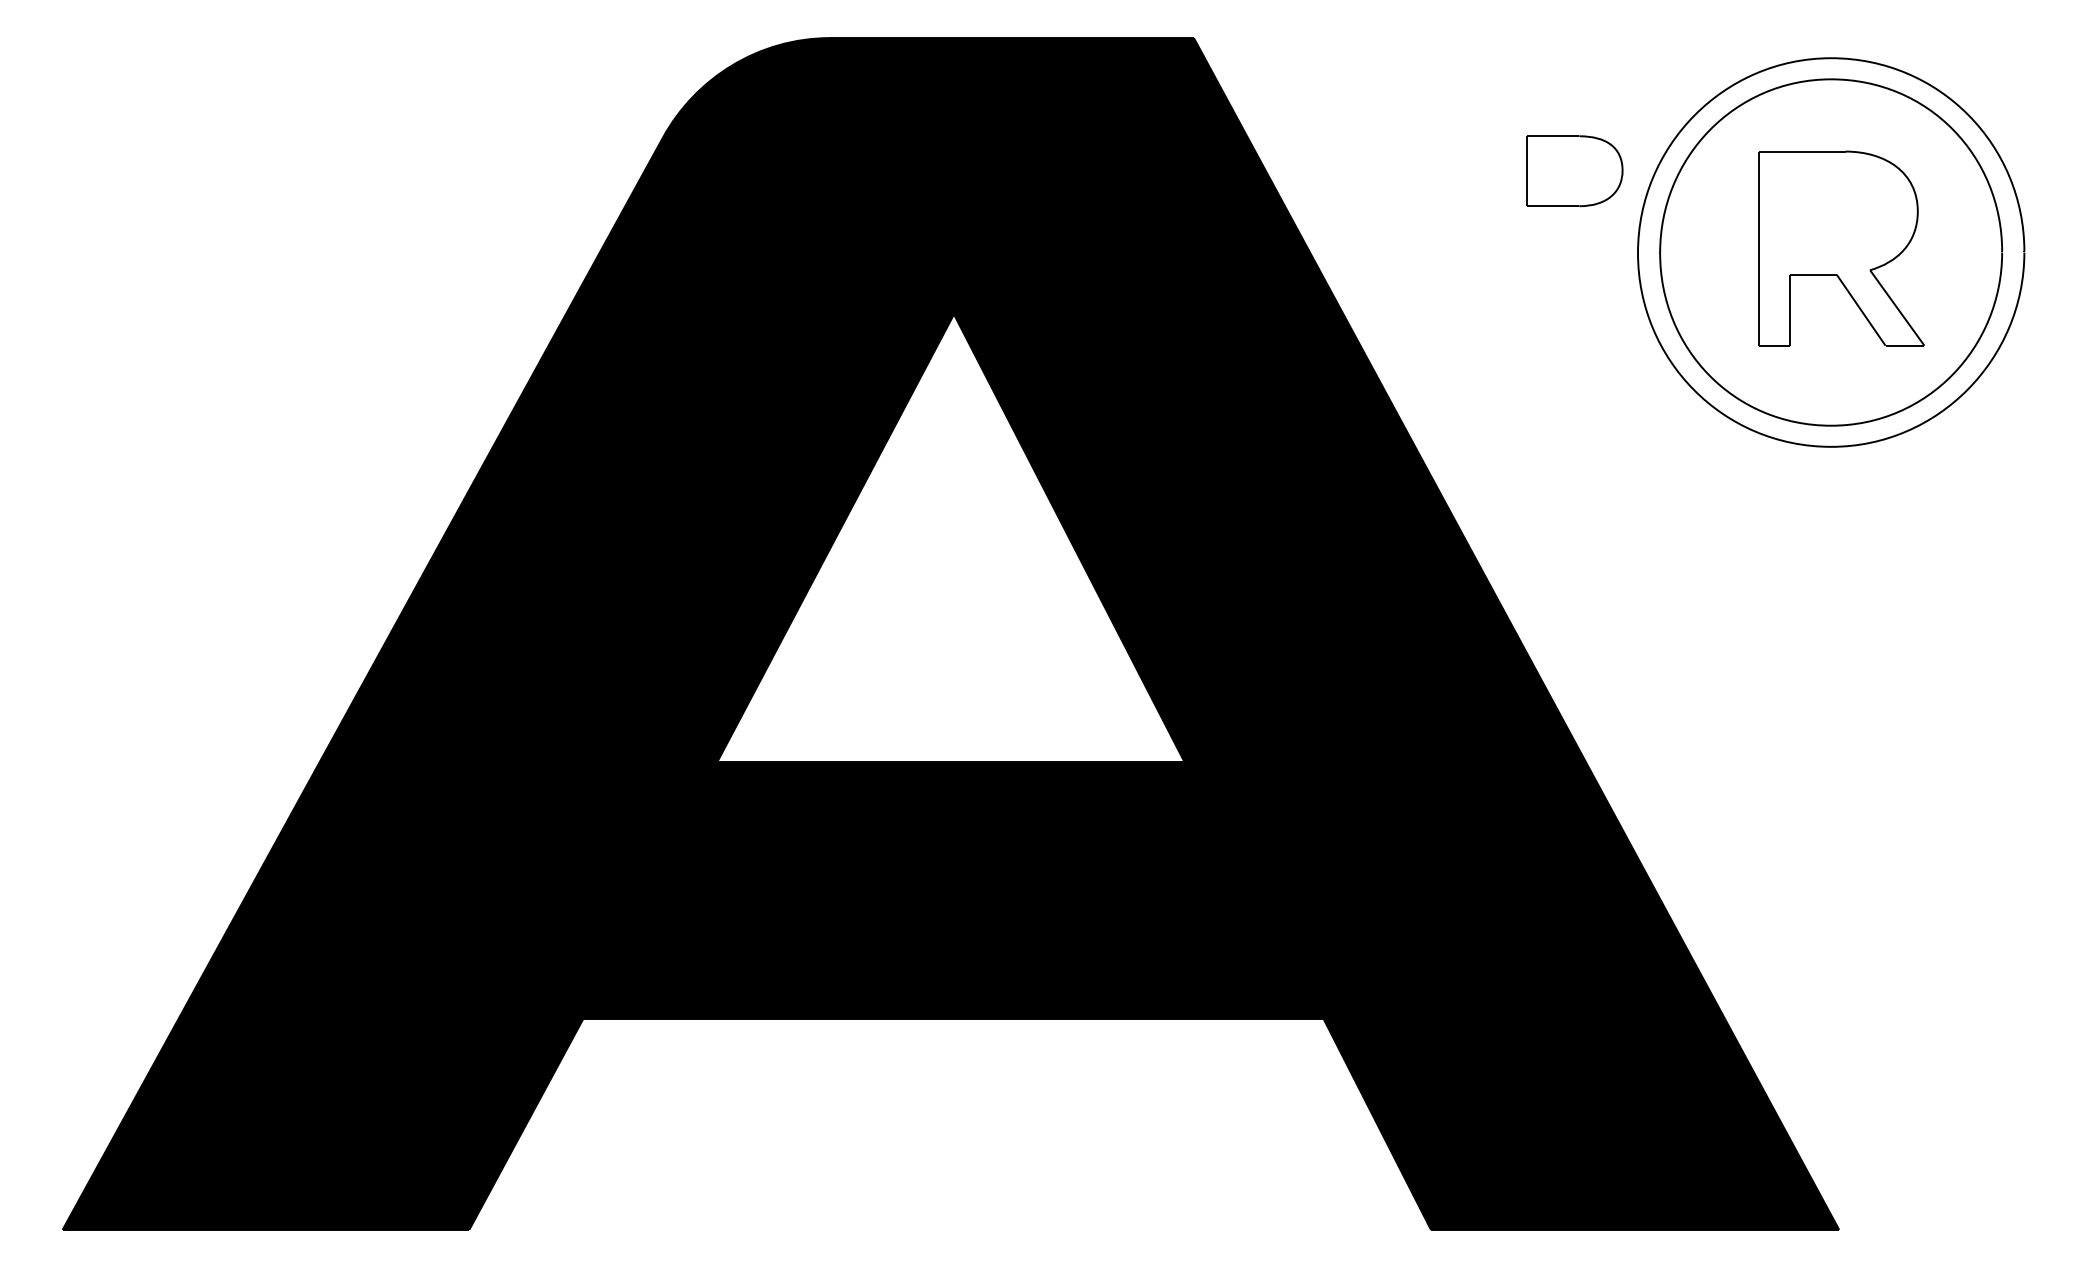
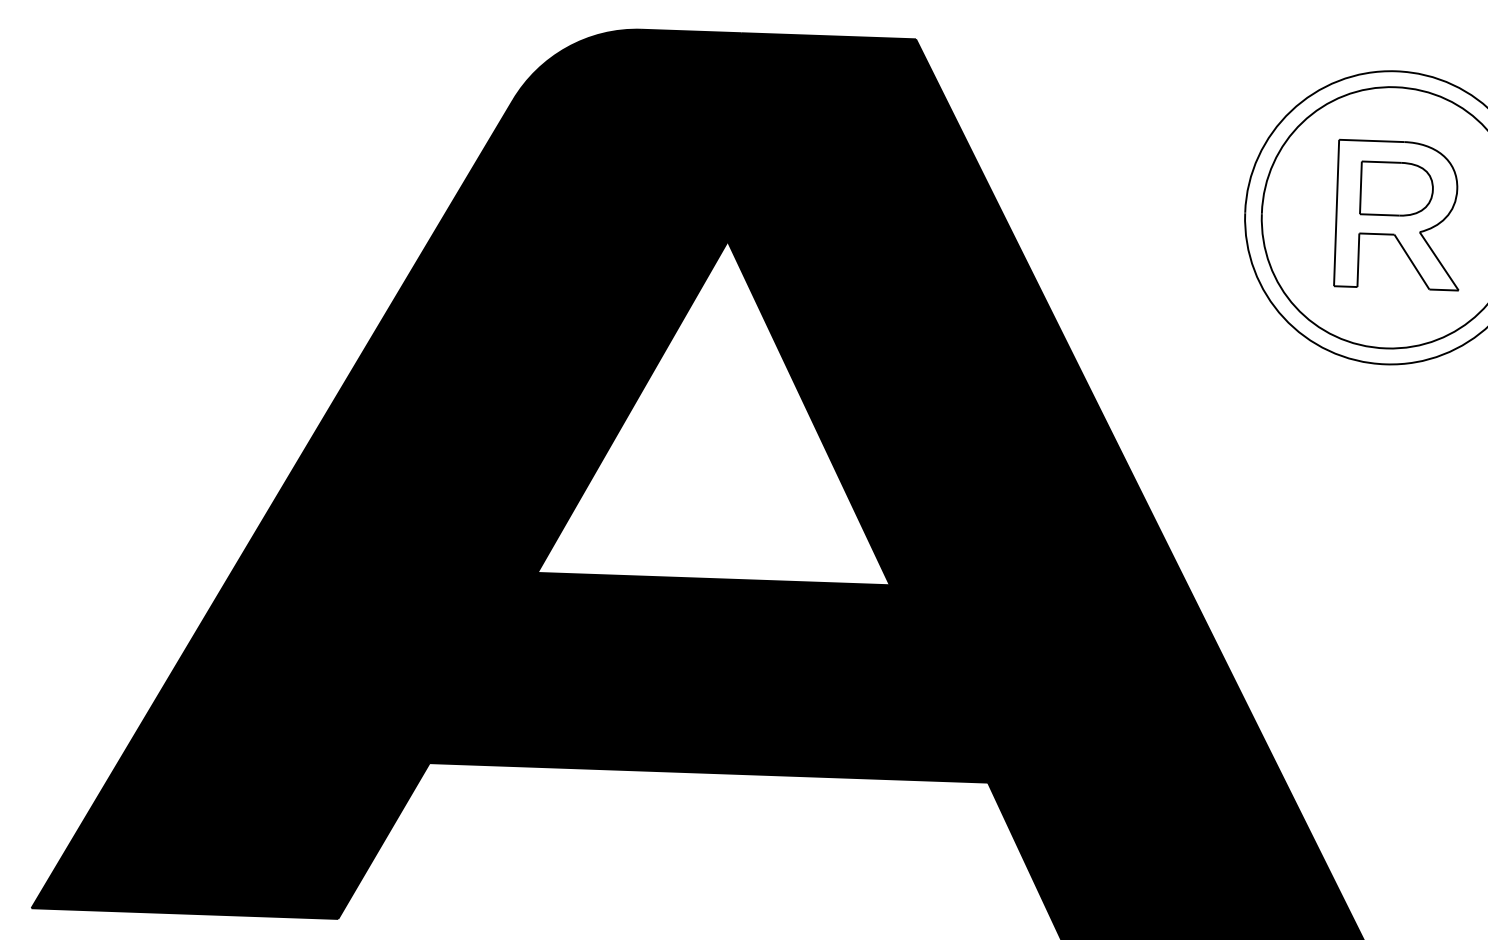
part: (1574, 171) -> (1396, 189), moved

